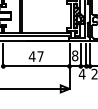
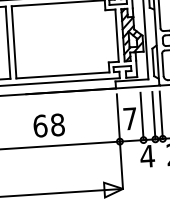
text: (75, 55) -> (130, 118), 8 -> 7
text: (35, 56) -> (47, 125), 47 -> 68

